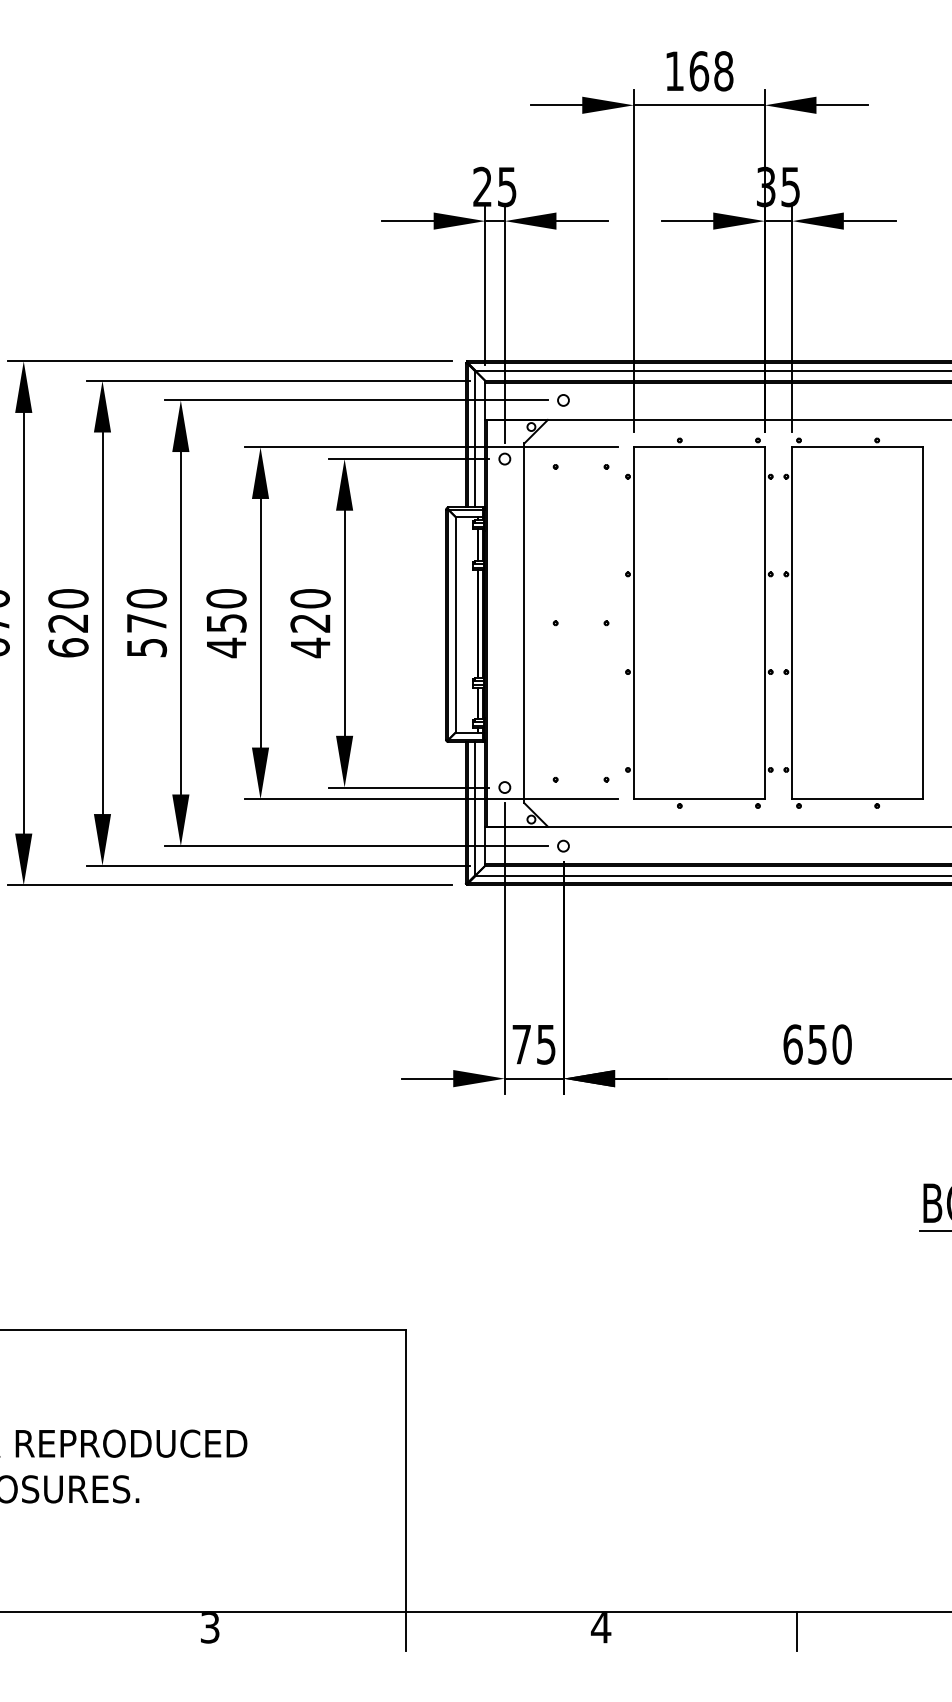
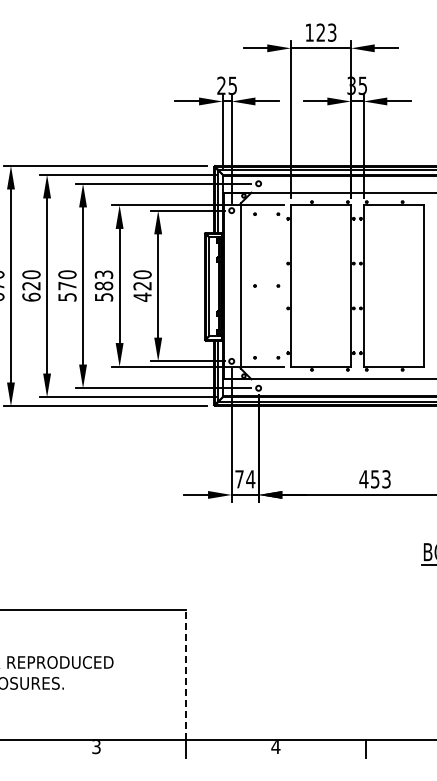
text: (711, 70) -> (326, 32), 168 -> 123
text: (225, 622) -> (103, 285), 450 -> 583
text: (545, 1044) -> (250, 479), 75 -> 74
text: (815, 1044) -> (374, 479), 650 -> 453
line: (406, 1472) -> (186, 675), solid -> dashed

